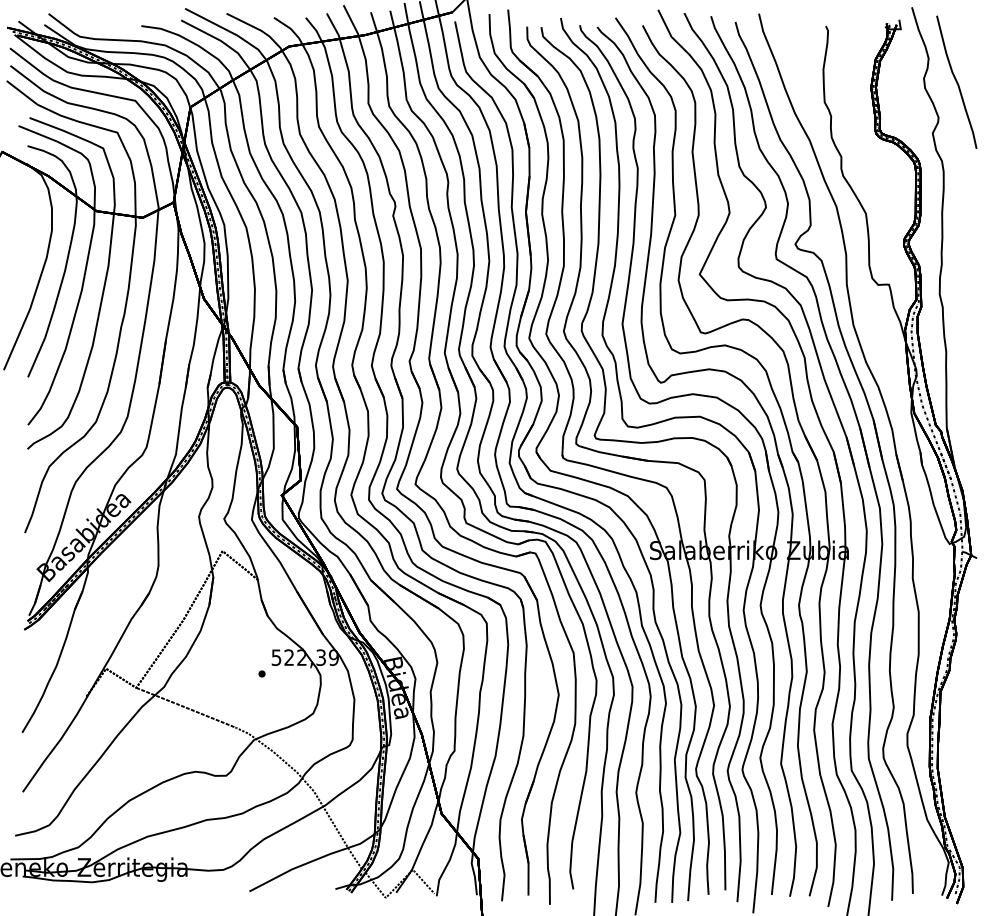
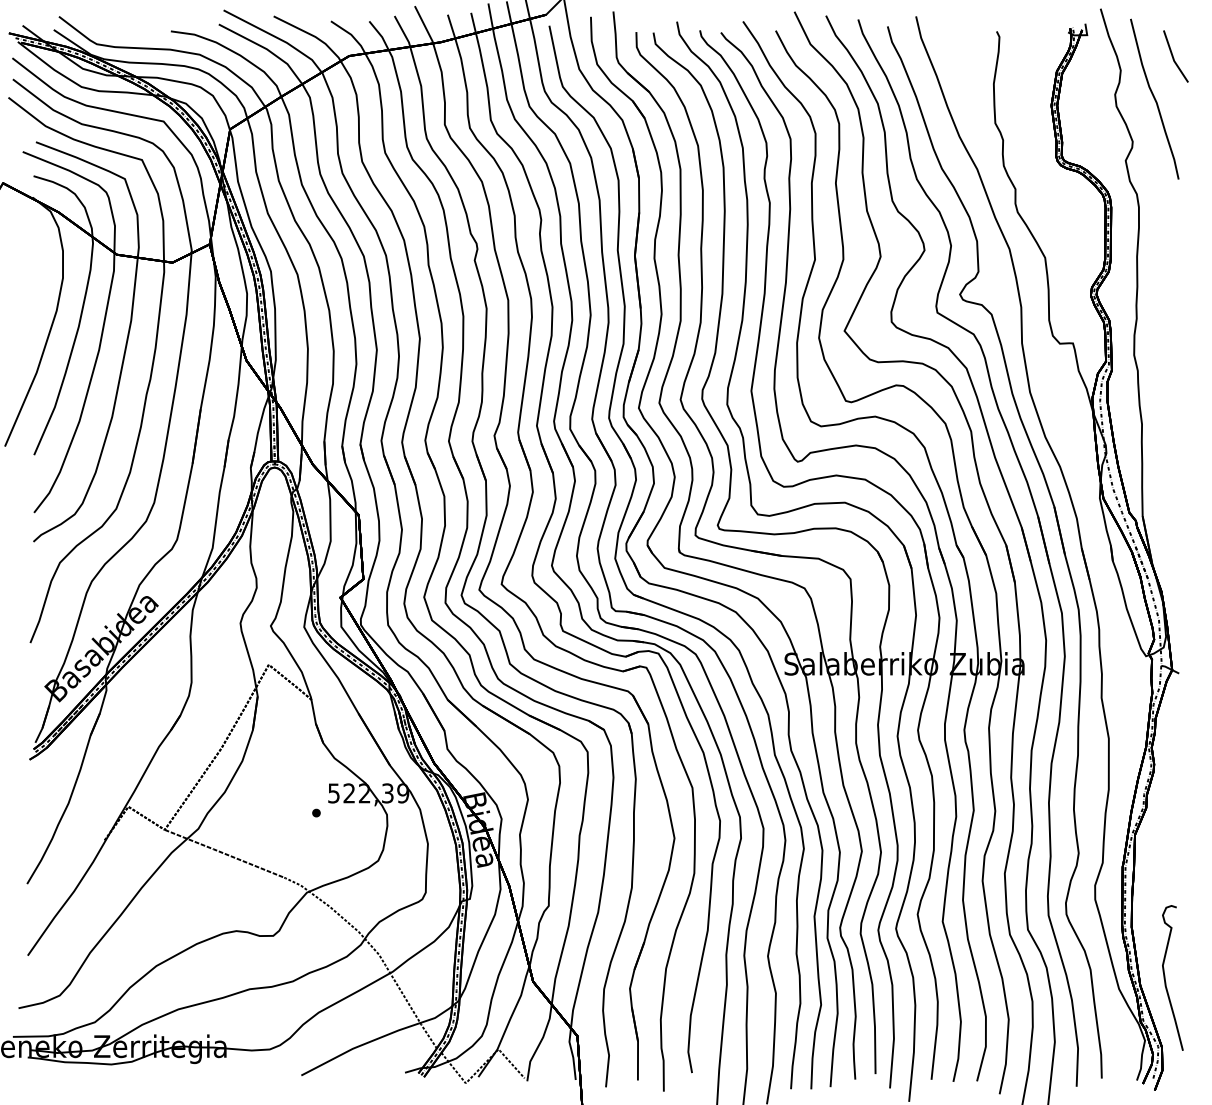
line: (972, 46) -> (1173, 56), added
curve: (965, 810) -> (1165, 977), added

